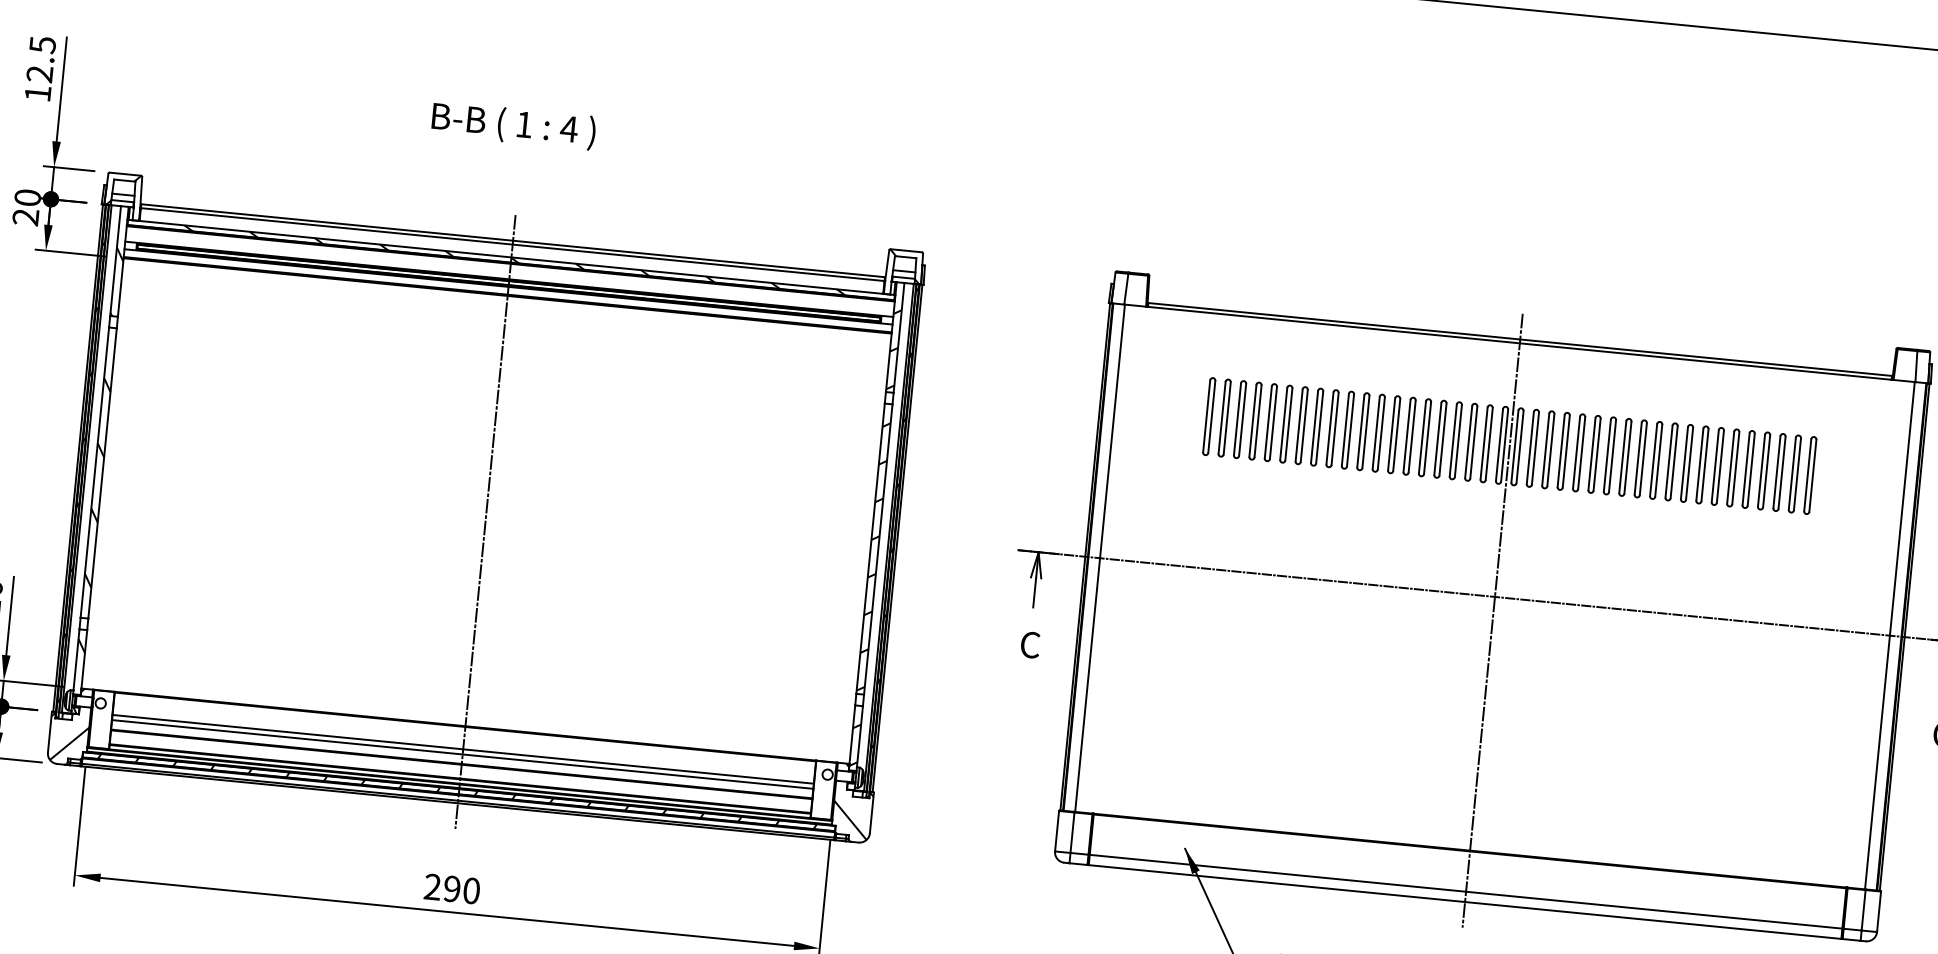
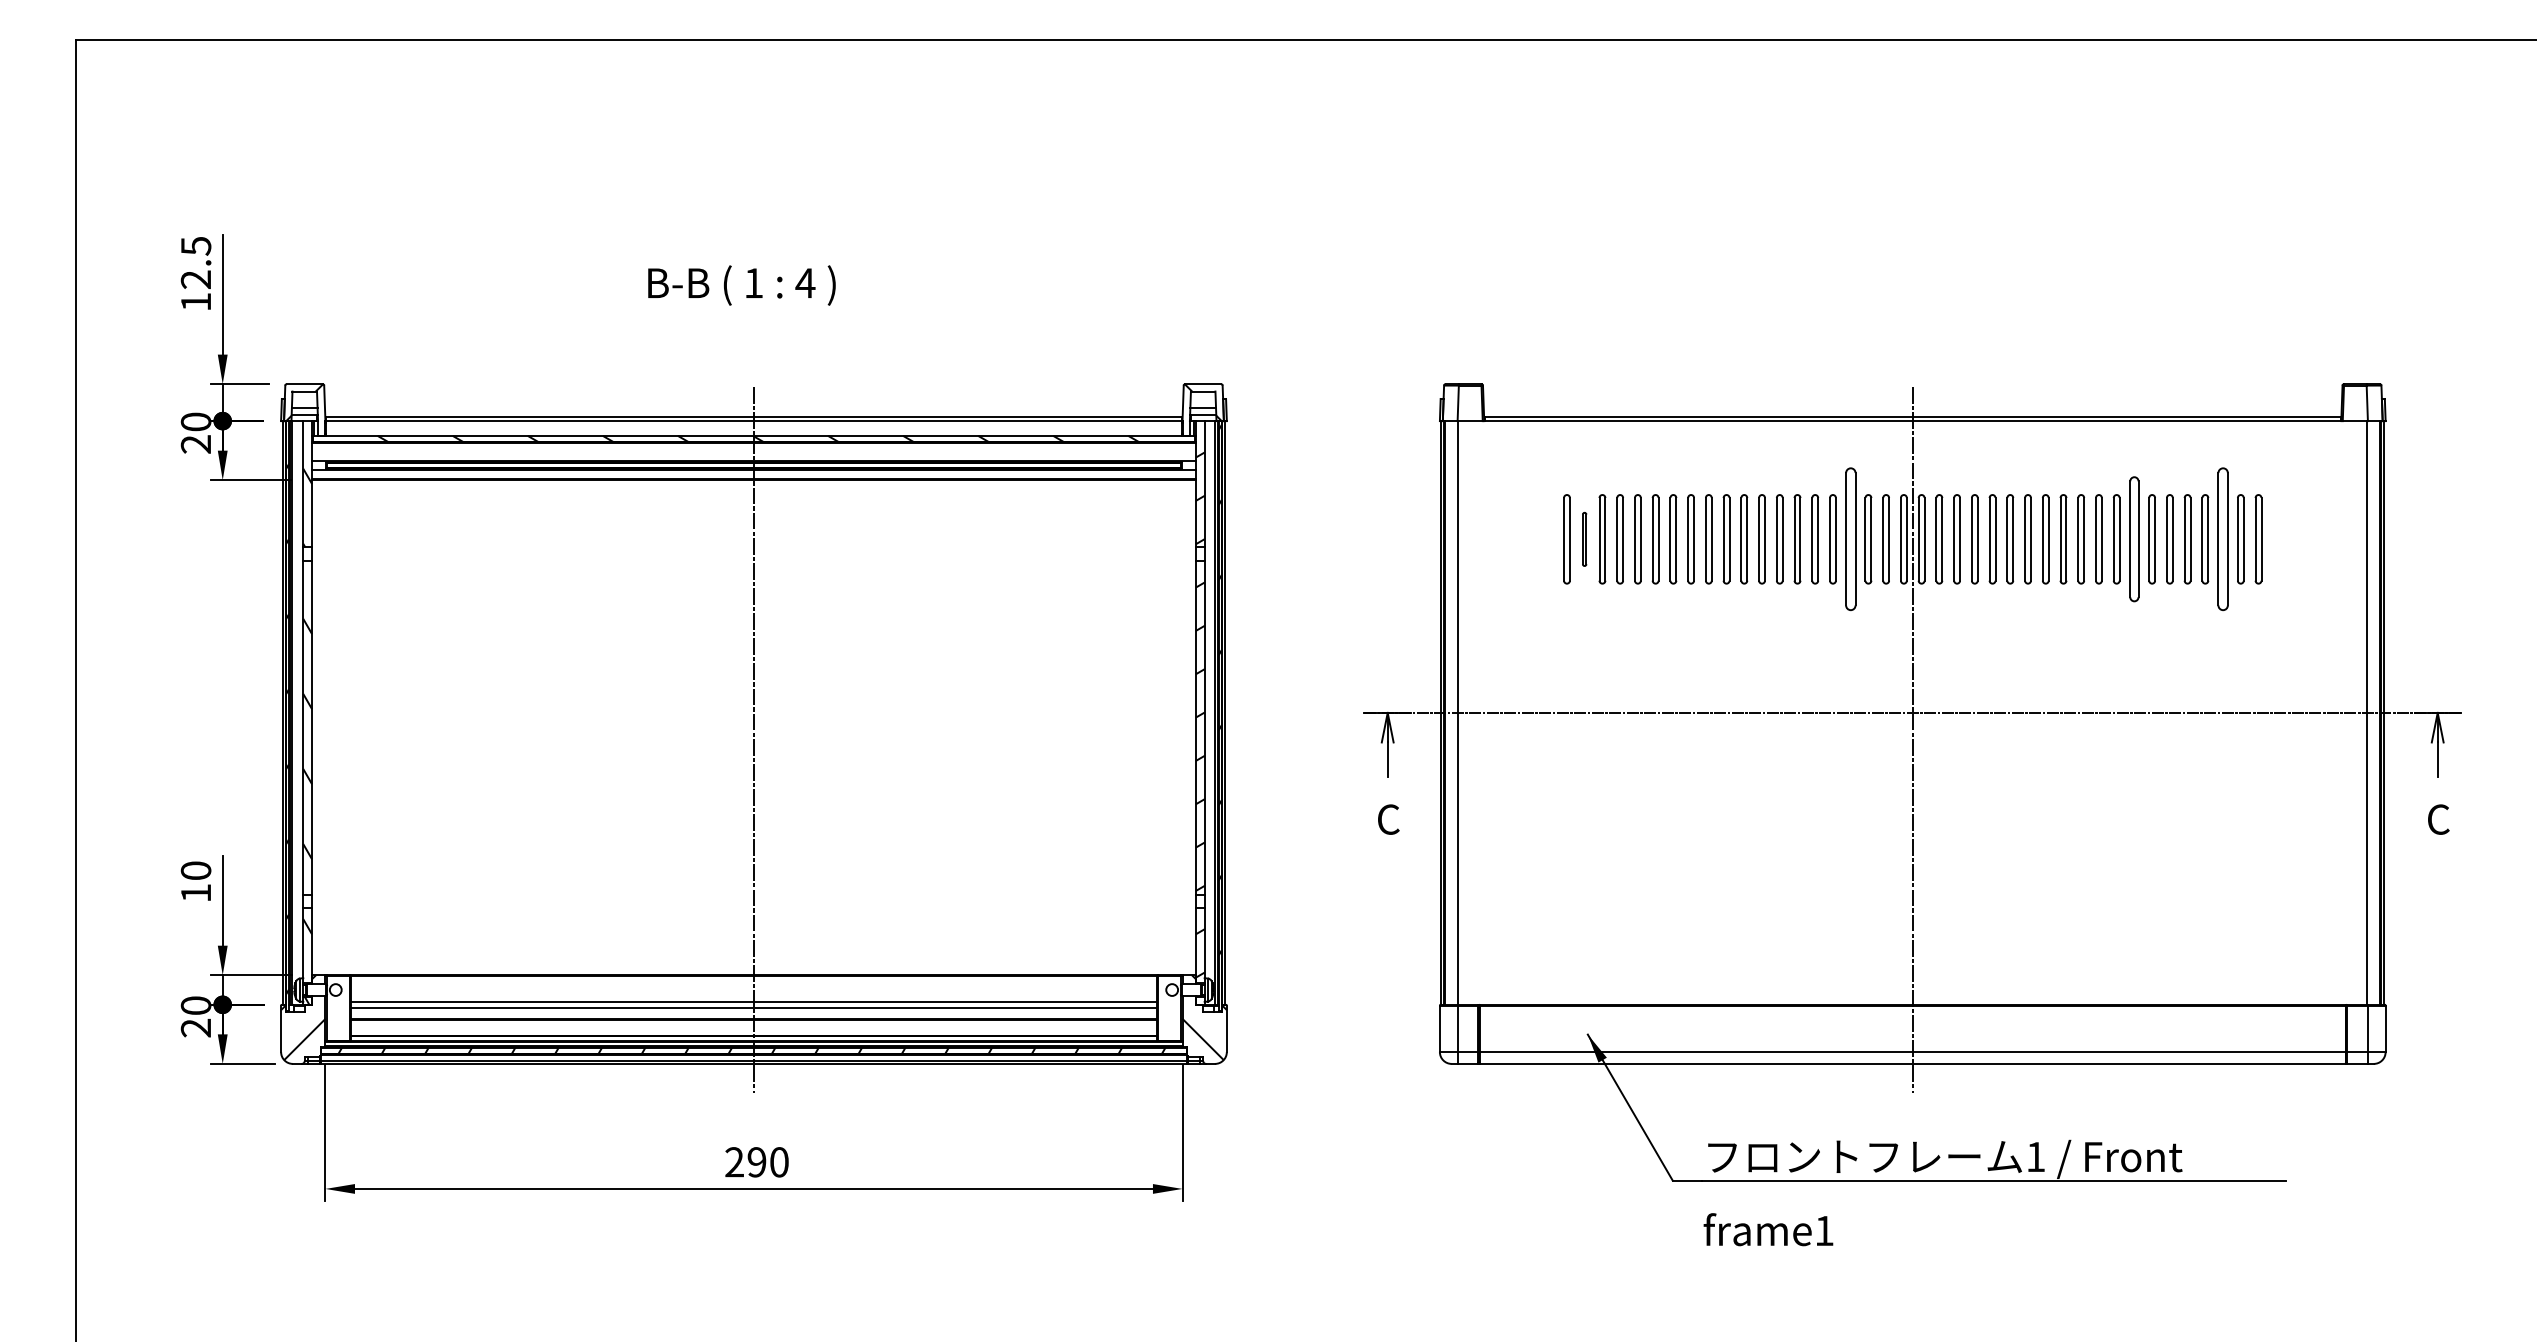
part: (1224, 418) -> (1584, 539), size x0.6
part: (1455, 440) -> (1850, 539), size x1.6
part: (1702, 465) -> (2134, 539), size x1.4
part: (1778, 472) -> (2222, 539), size x1.6

